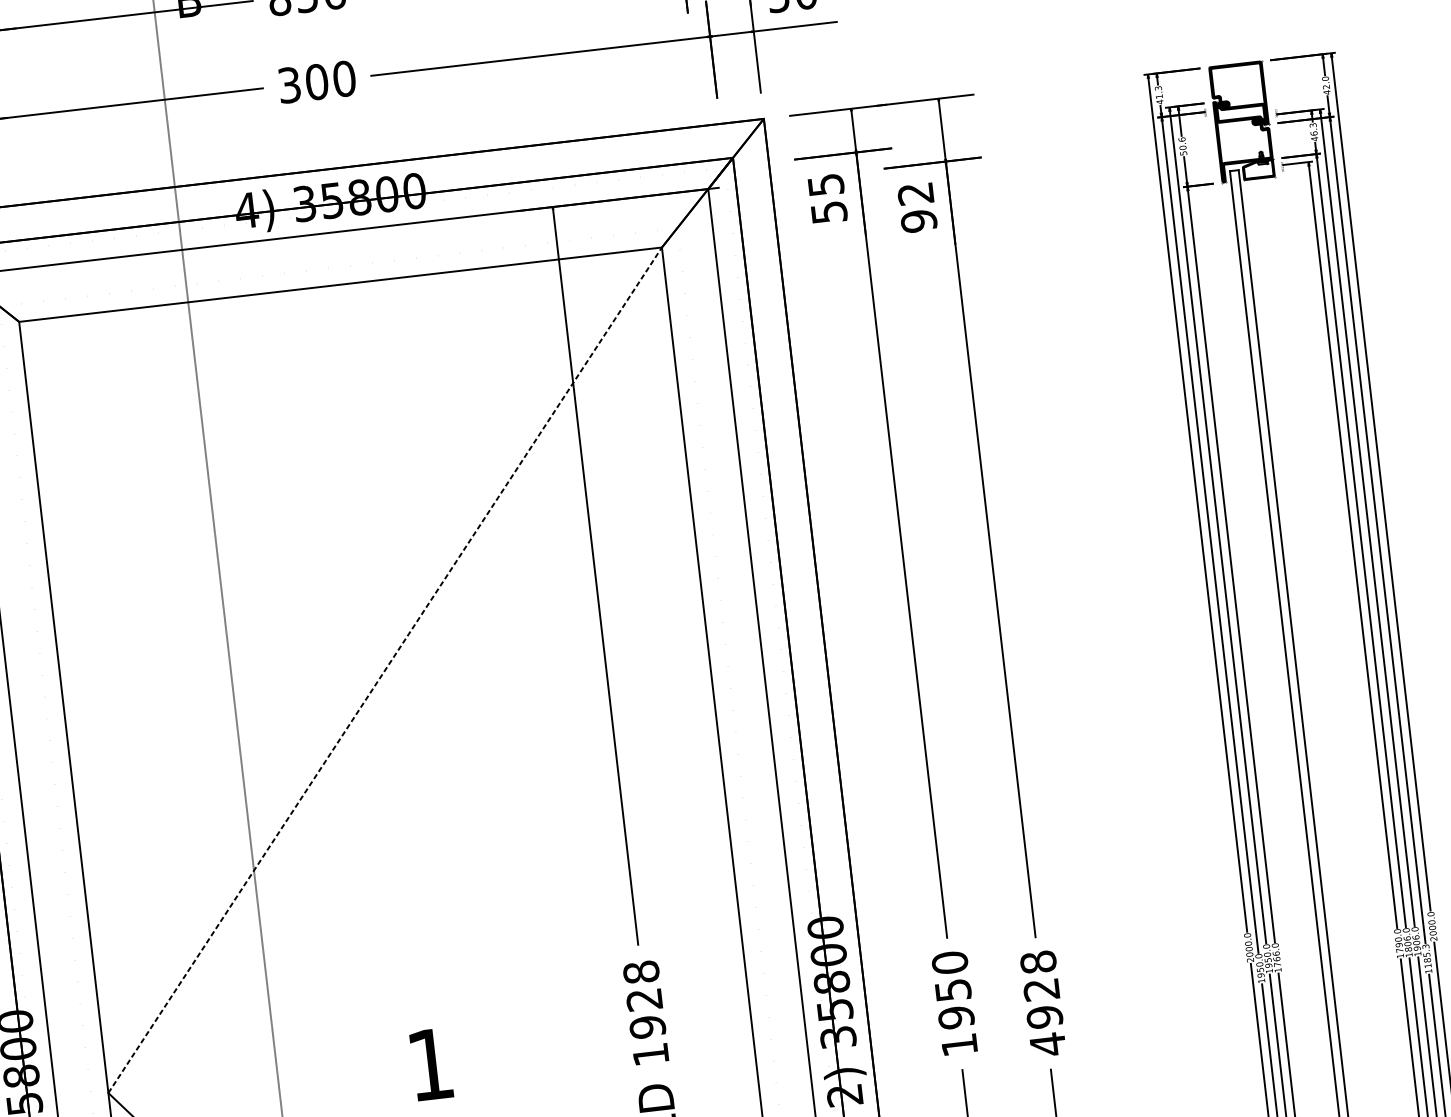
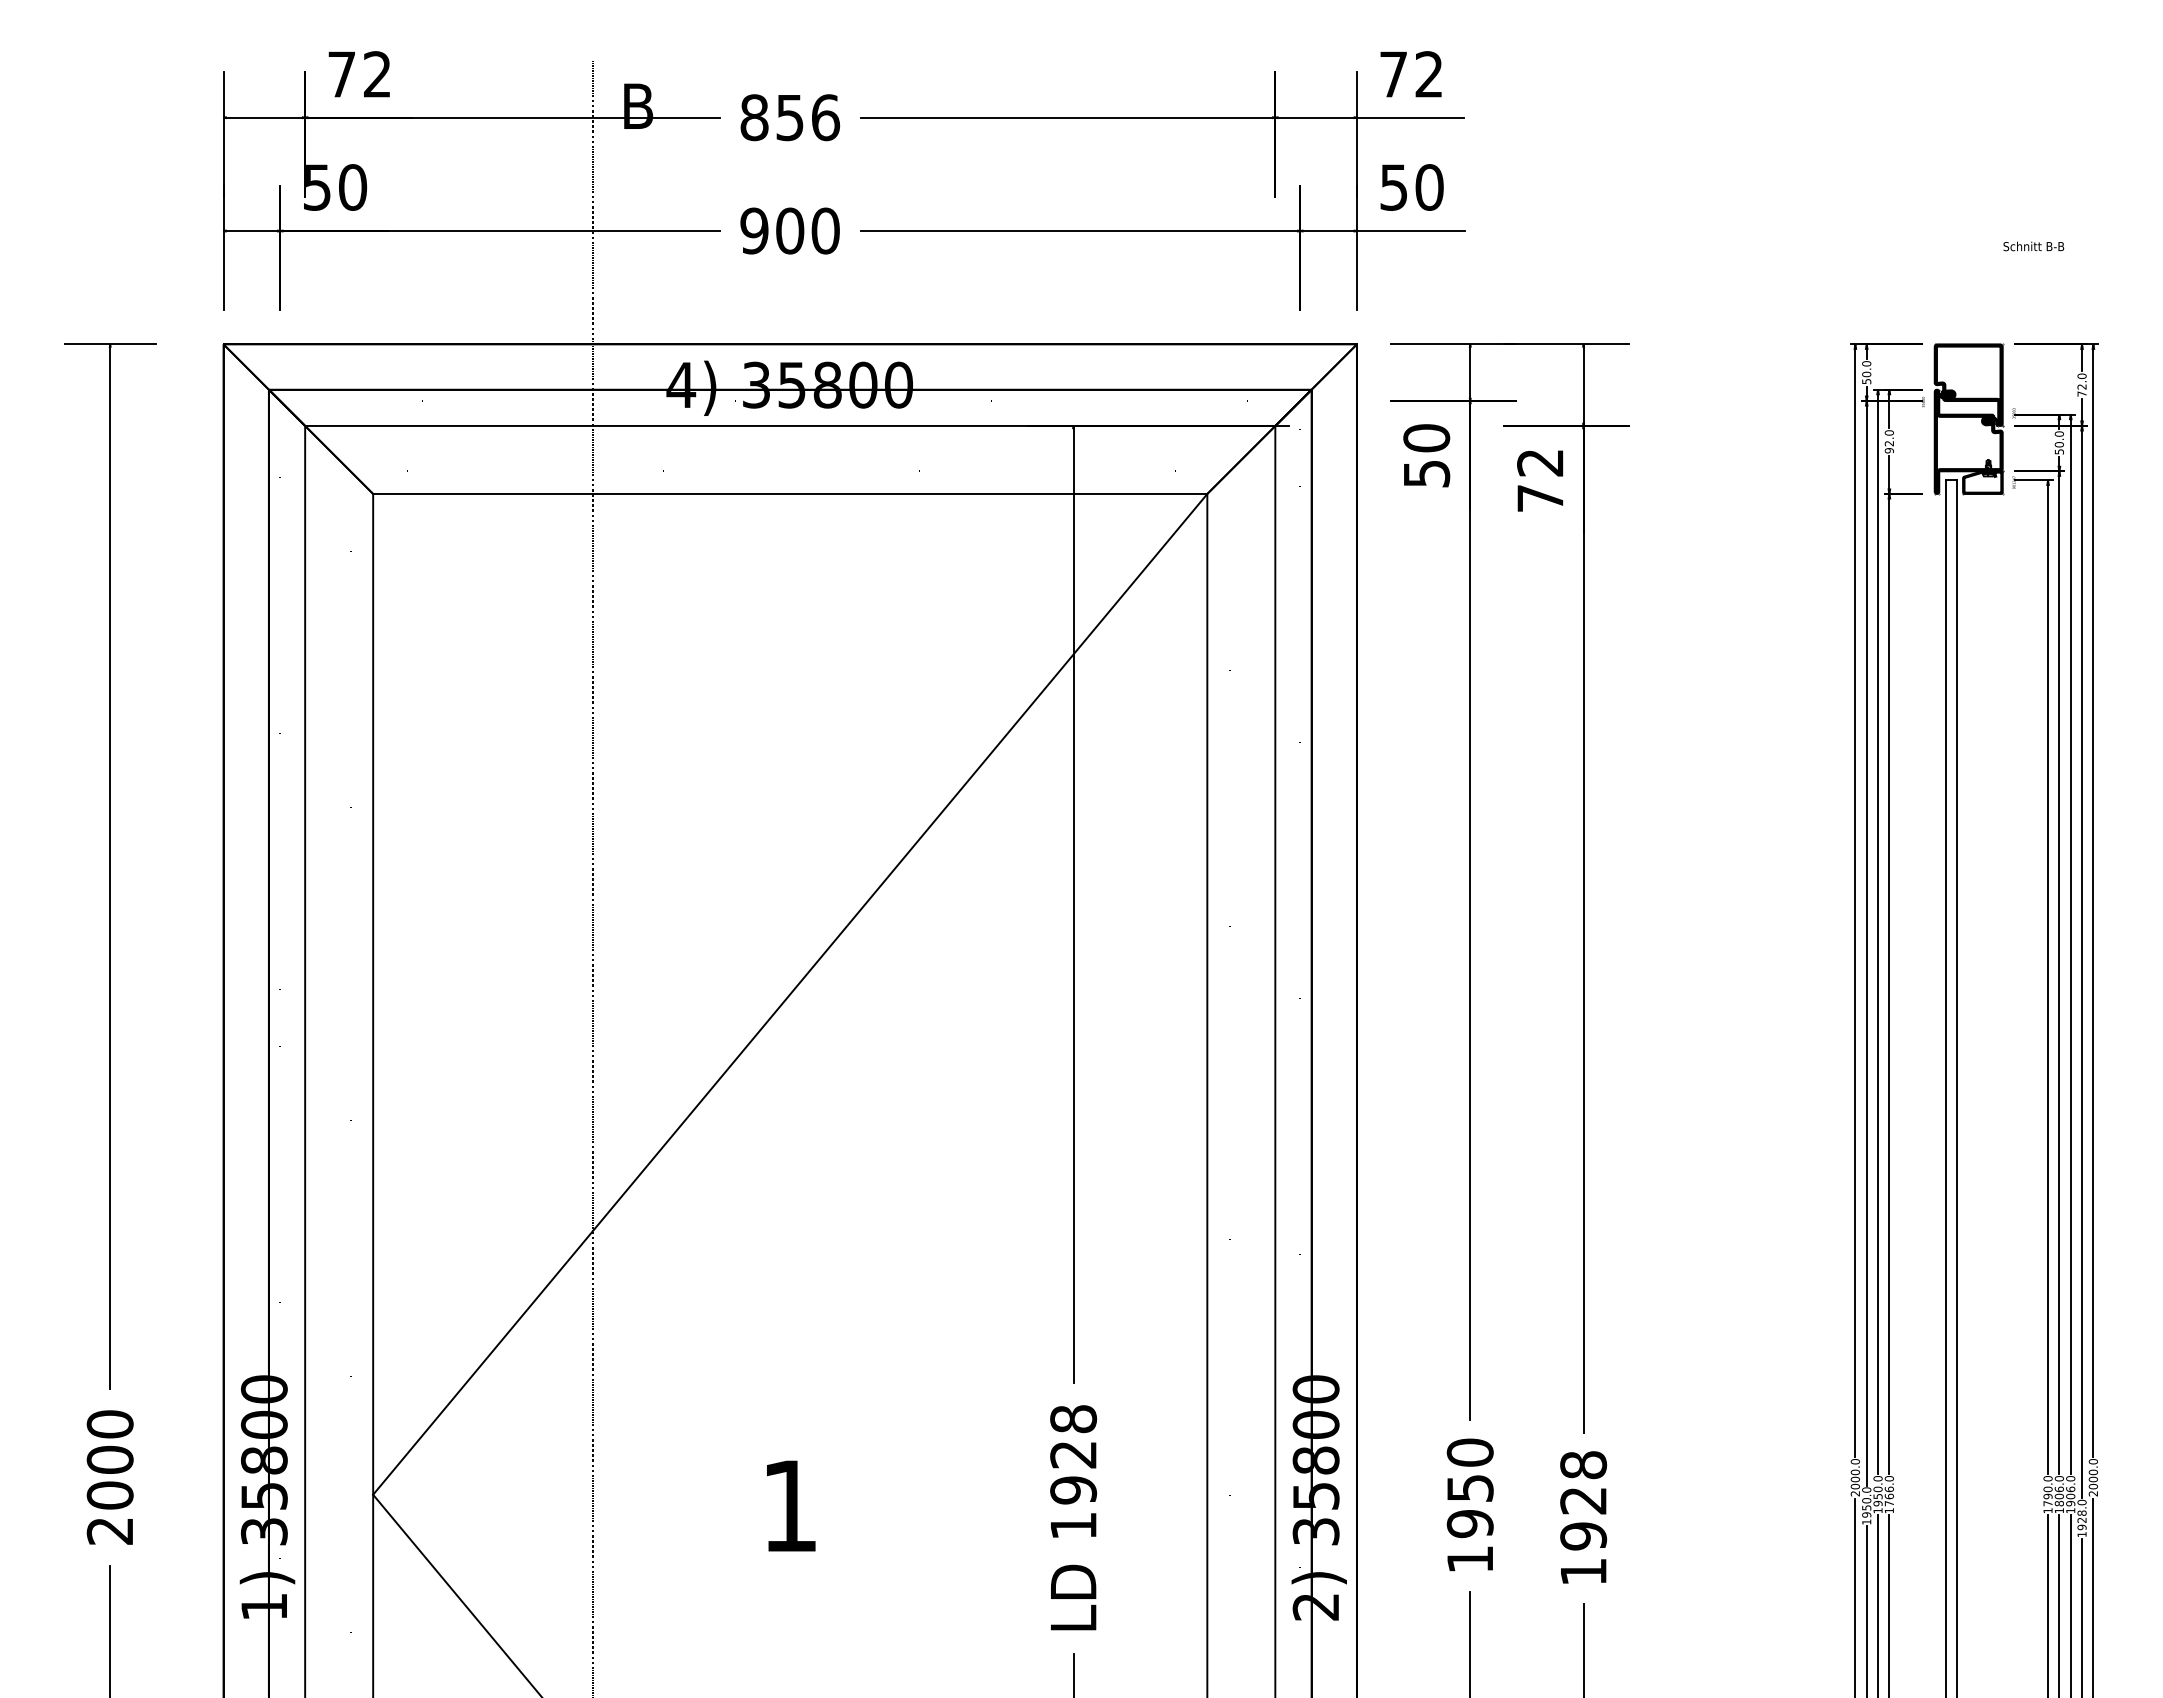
text: (289, 84) -> (754, 230), 300 -> 900
text: (1326, 92) -> (2081, 393), 42.0 -> 72.0
text: (1159, 95) -> (1866, 372), 41.3 -> 50.0
text: (1313, 131) -> (2058, 442), 46.3 -> 50.0
text: (1182, 146) -> (1888, 441), 50.6 -> 92.0
text: (825, 185) -> (1426, 438), 55 -> 50
text: (919, 221) -> (1540, 498), 92 -> 72
line: (385, 669) -> (790, 993), dashed -> solid
text: (1426, 955) -> (2081, 1514), 1185.3 -> 1928.0
text: (1047, 1044) -> (1583, 1571), 4928 -> 1928

